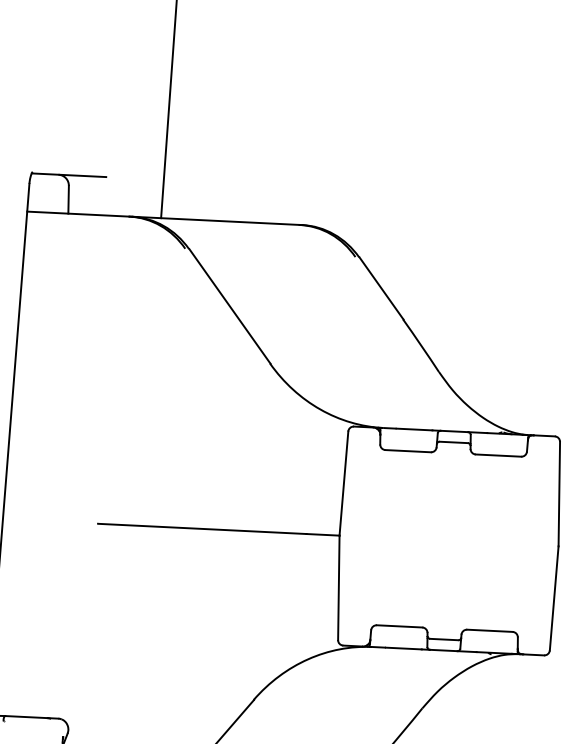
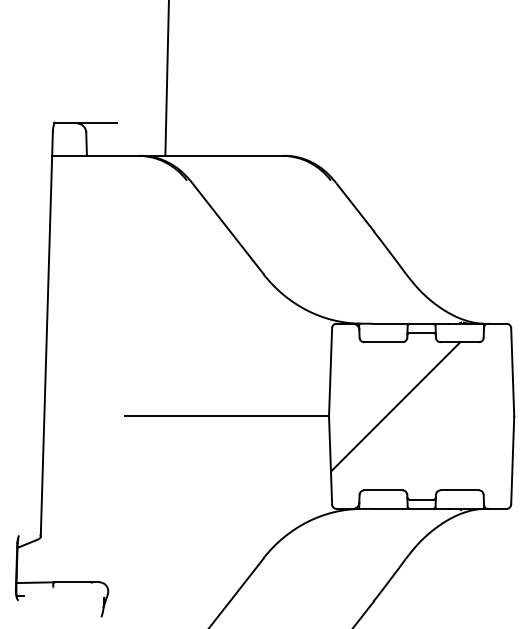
hatch: (418, 527) -> (395, 406), added

